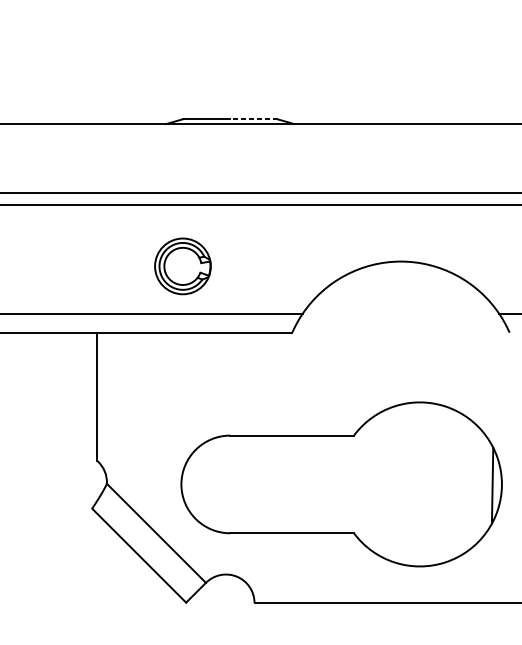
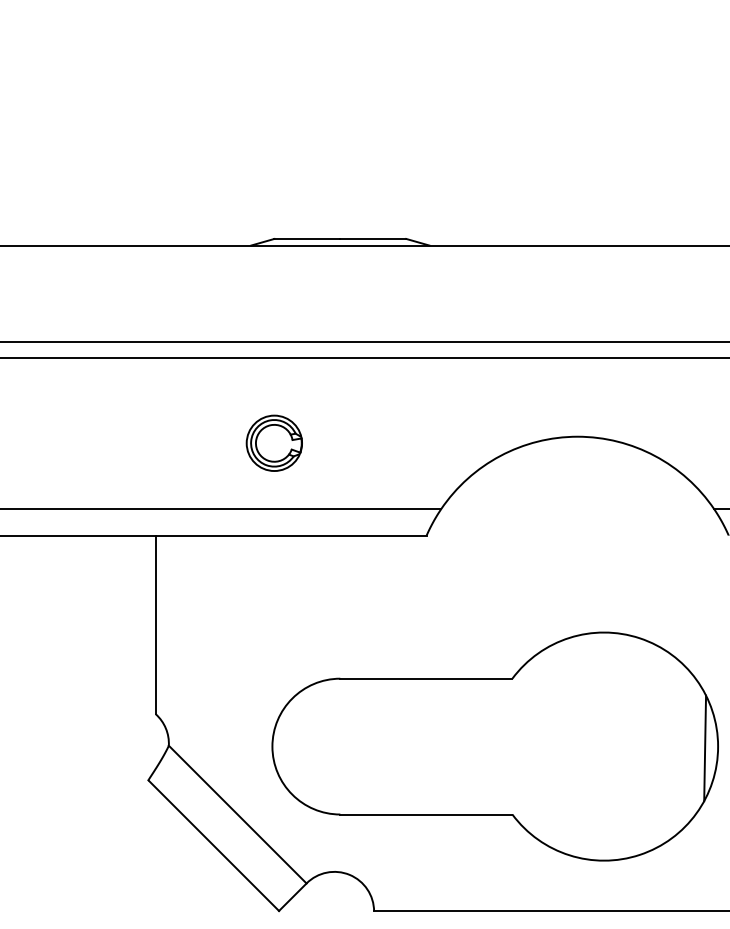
line: (254, 119) -> (373, 238), dashed -> solid
part: (182, 265) -> (273, 442), size x0.71

